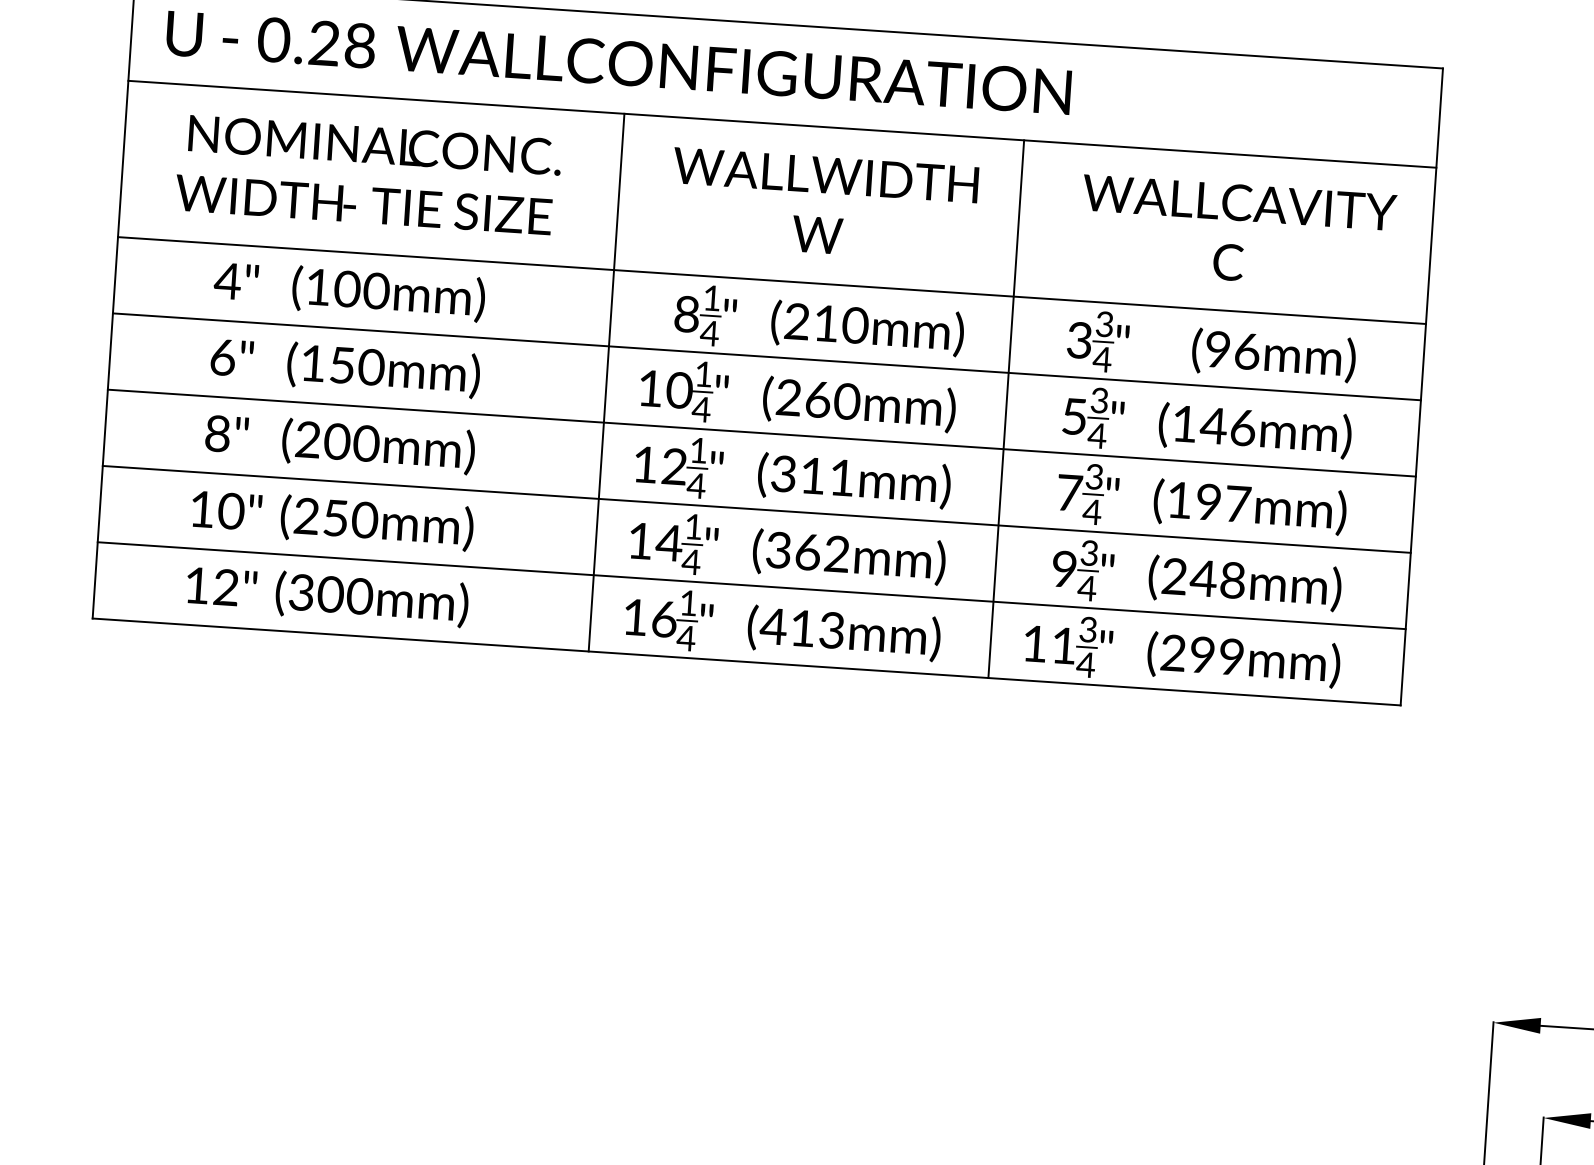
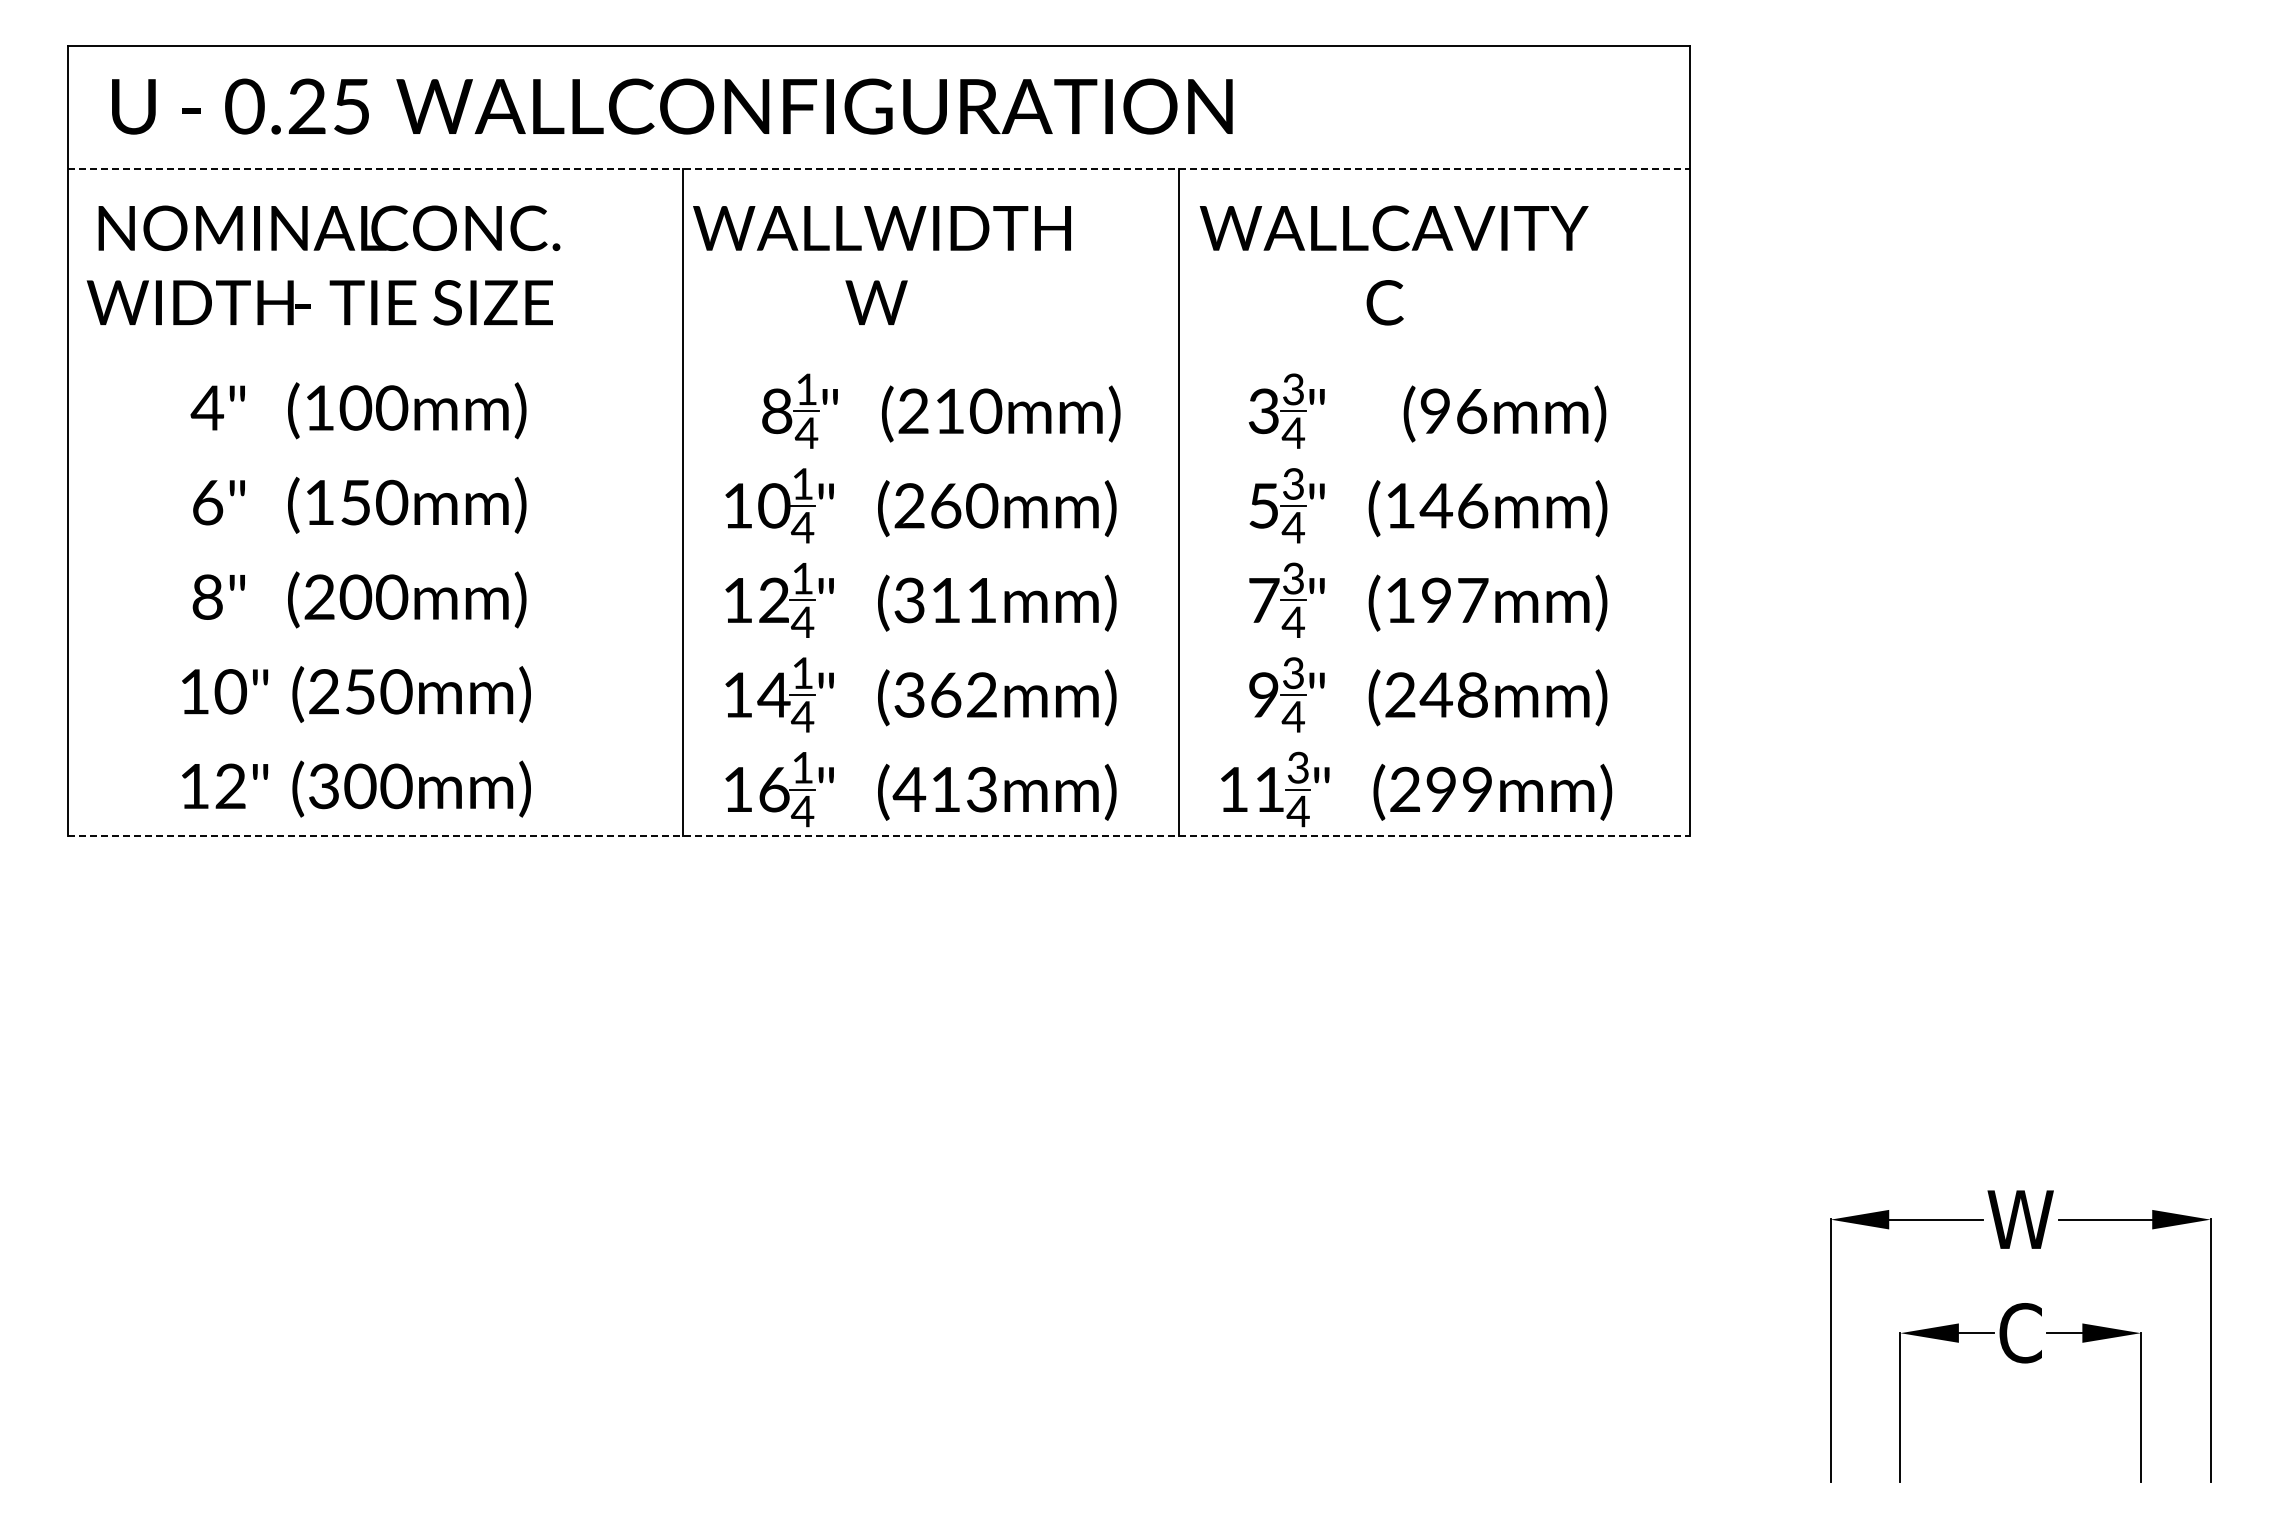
text: (360, 45) -> (351, 106), 0.28 -> 0.25
line: (782, 123) -> (879, 168), solid -> dashed
text: (368, 175) -> (323, 265), moved
text: (823, 205) -> (881, 265), moved
text: (1237, 232) -> (1393, 265), moved
line: (772, 280) -> (879, 362), removed
line: (767, 357) -> (879, 457), removed
line: (762, 432) -> (879, 551), removed
line: (757, 509) -> (879, 646), removed
line: (751, 586) -> (879, 741), removed
line: (746, 661) -> (879, 835), solid -> dashed

